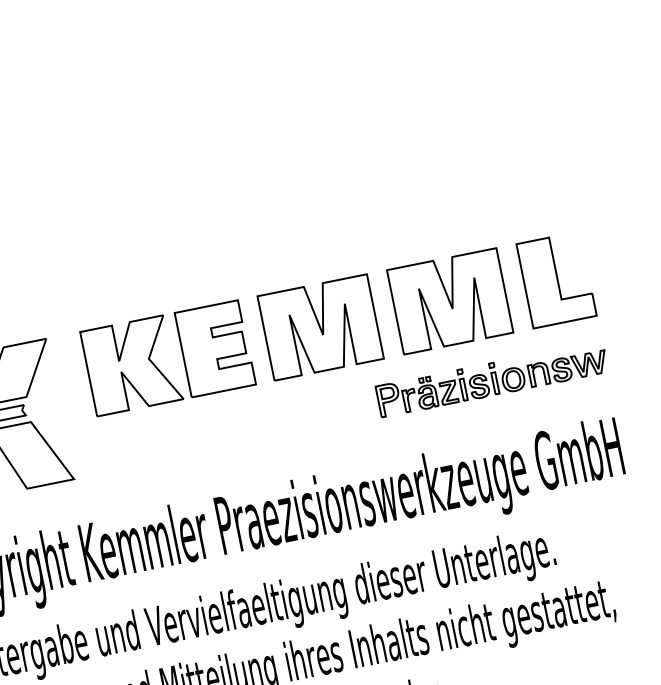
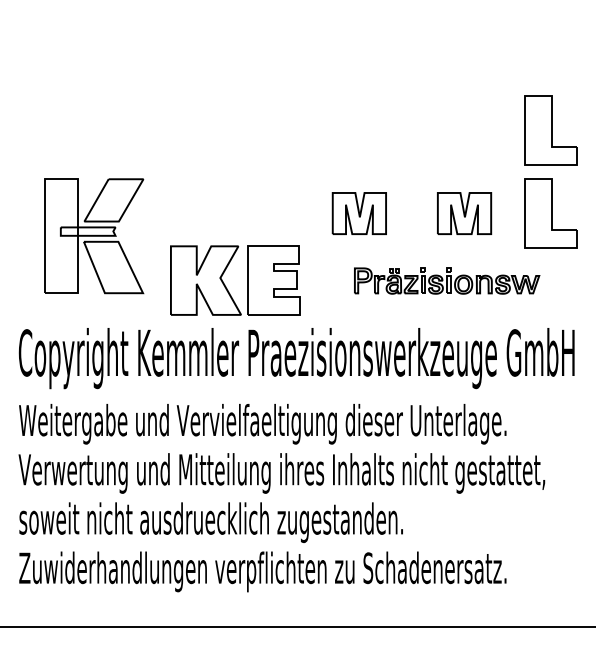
part: (535, 177) -> (550, 130), added
part: (450, 301) -> (464, 213), size x0.6
part: (320, 327) -> (359, 213), size x0.6
part: (156, 365) -> (225, 284), moved
part: (492, 378) -> (447, 280), moved

